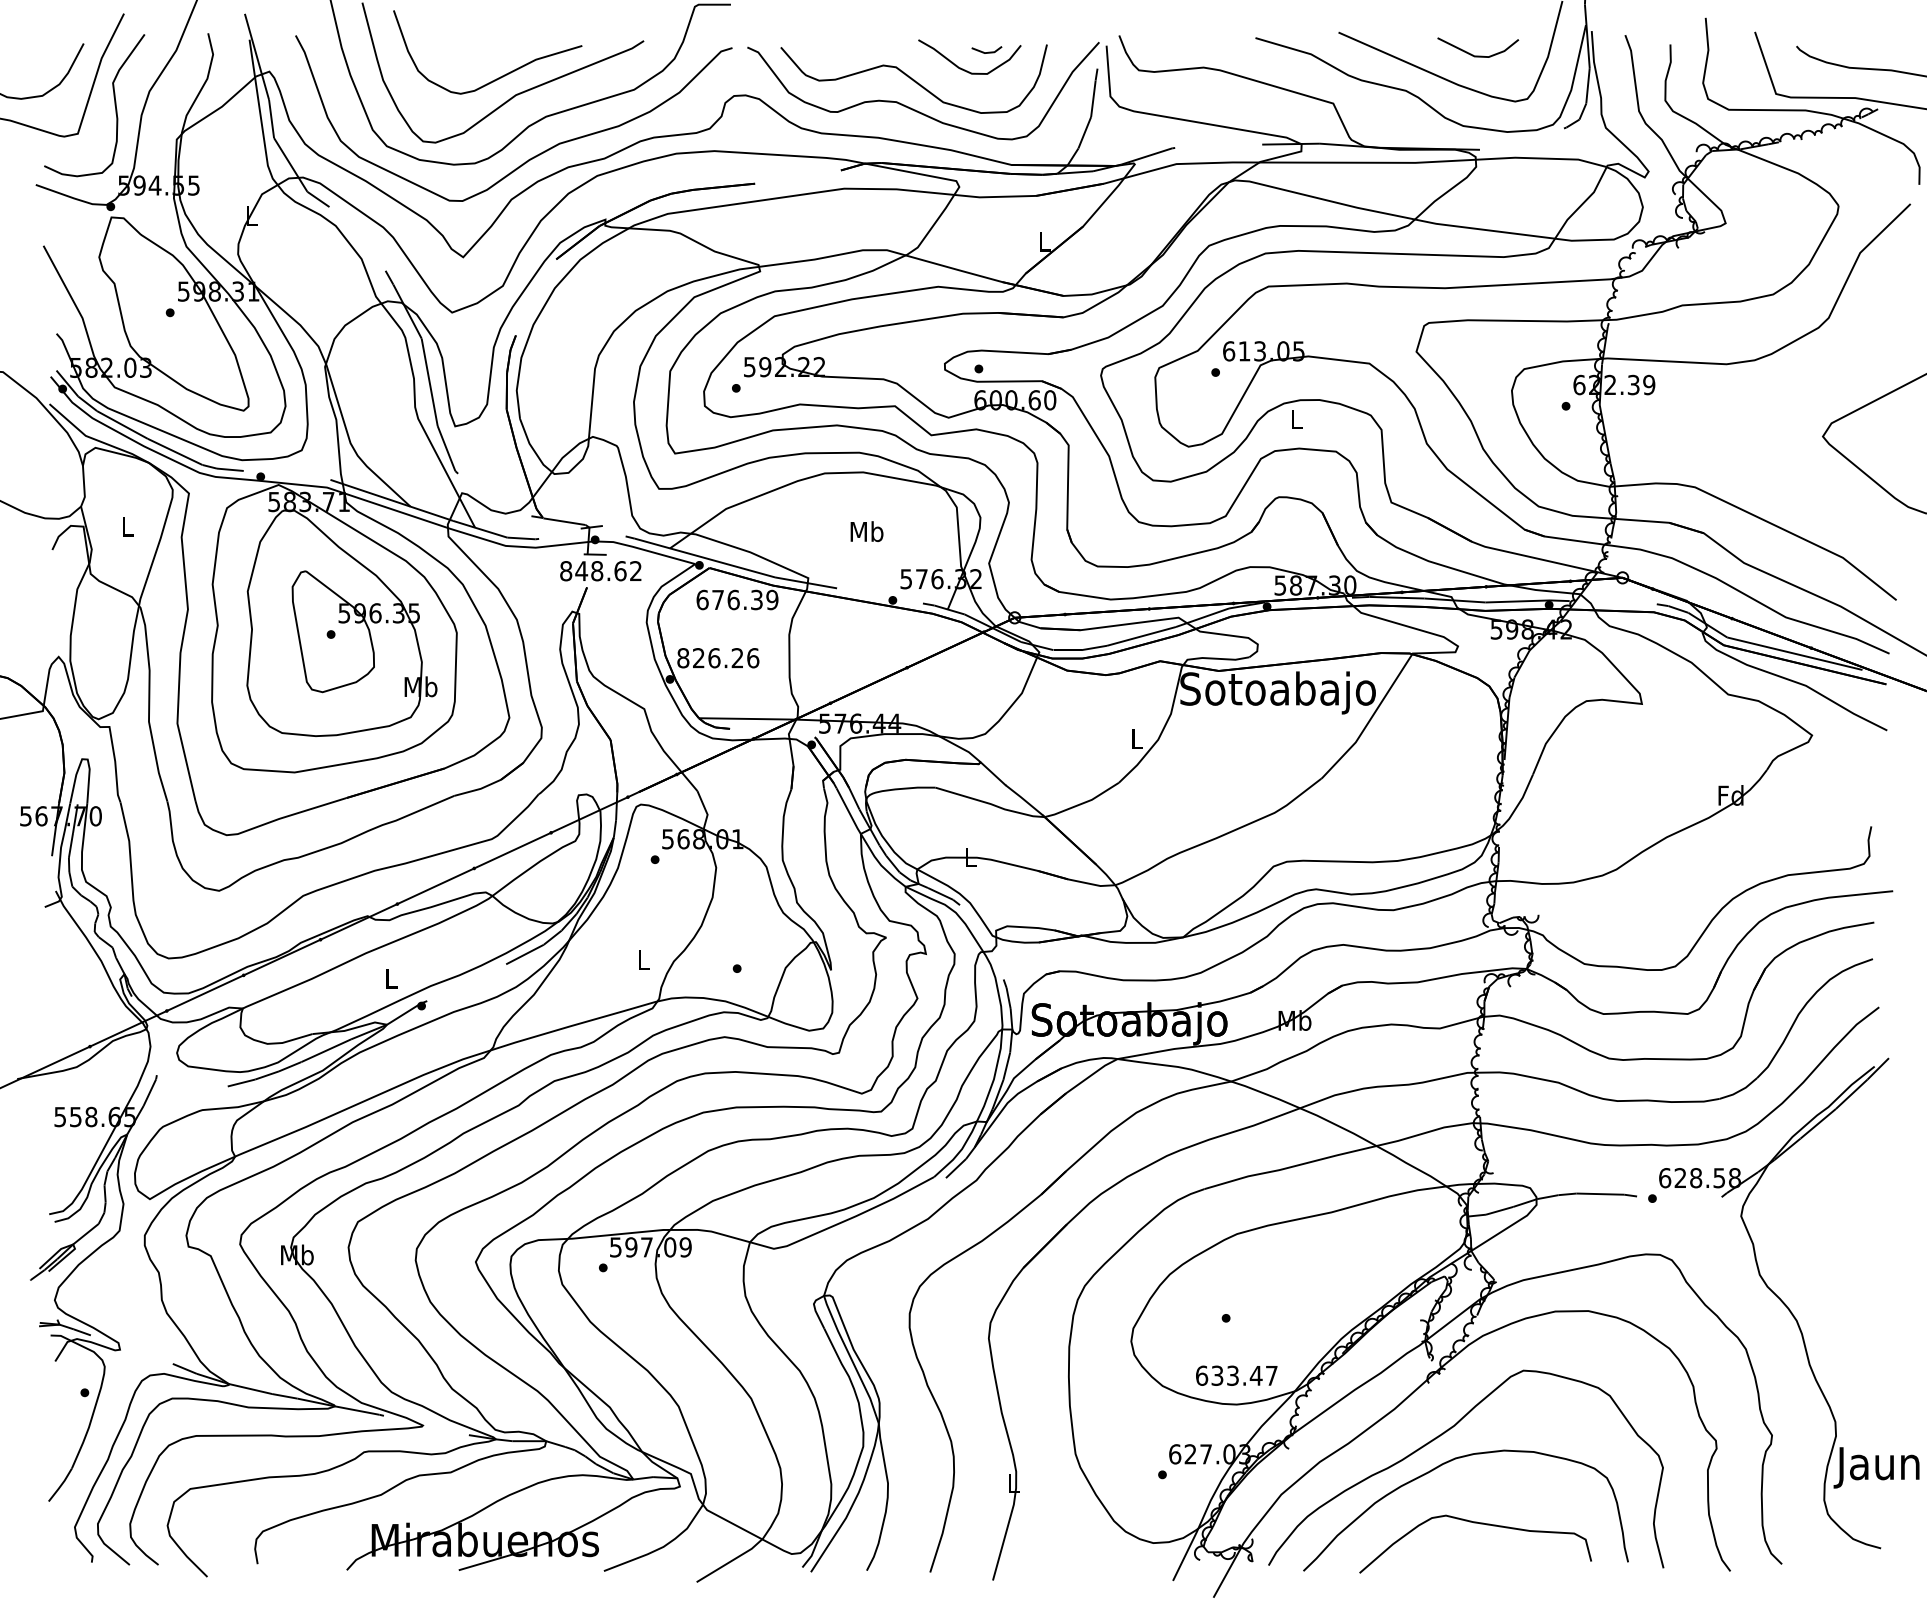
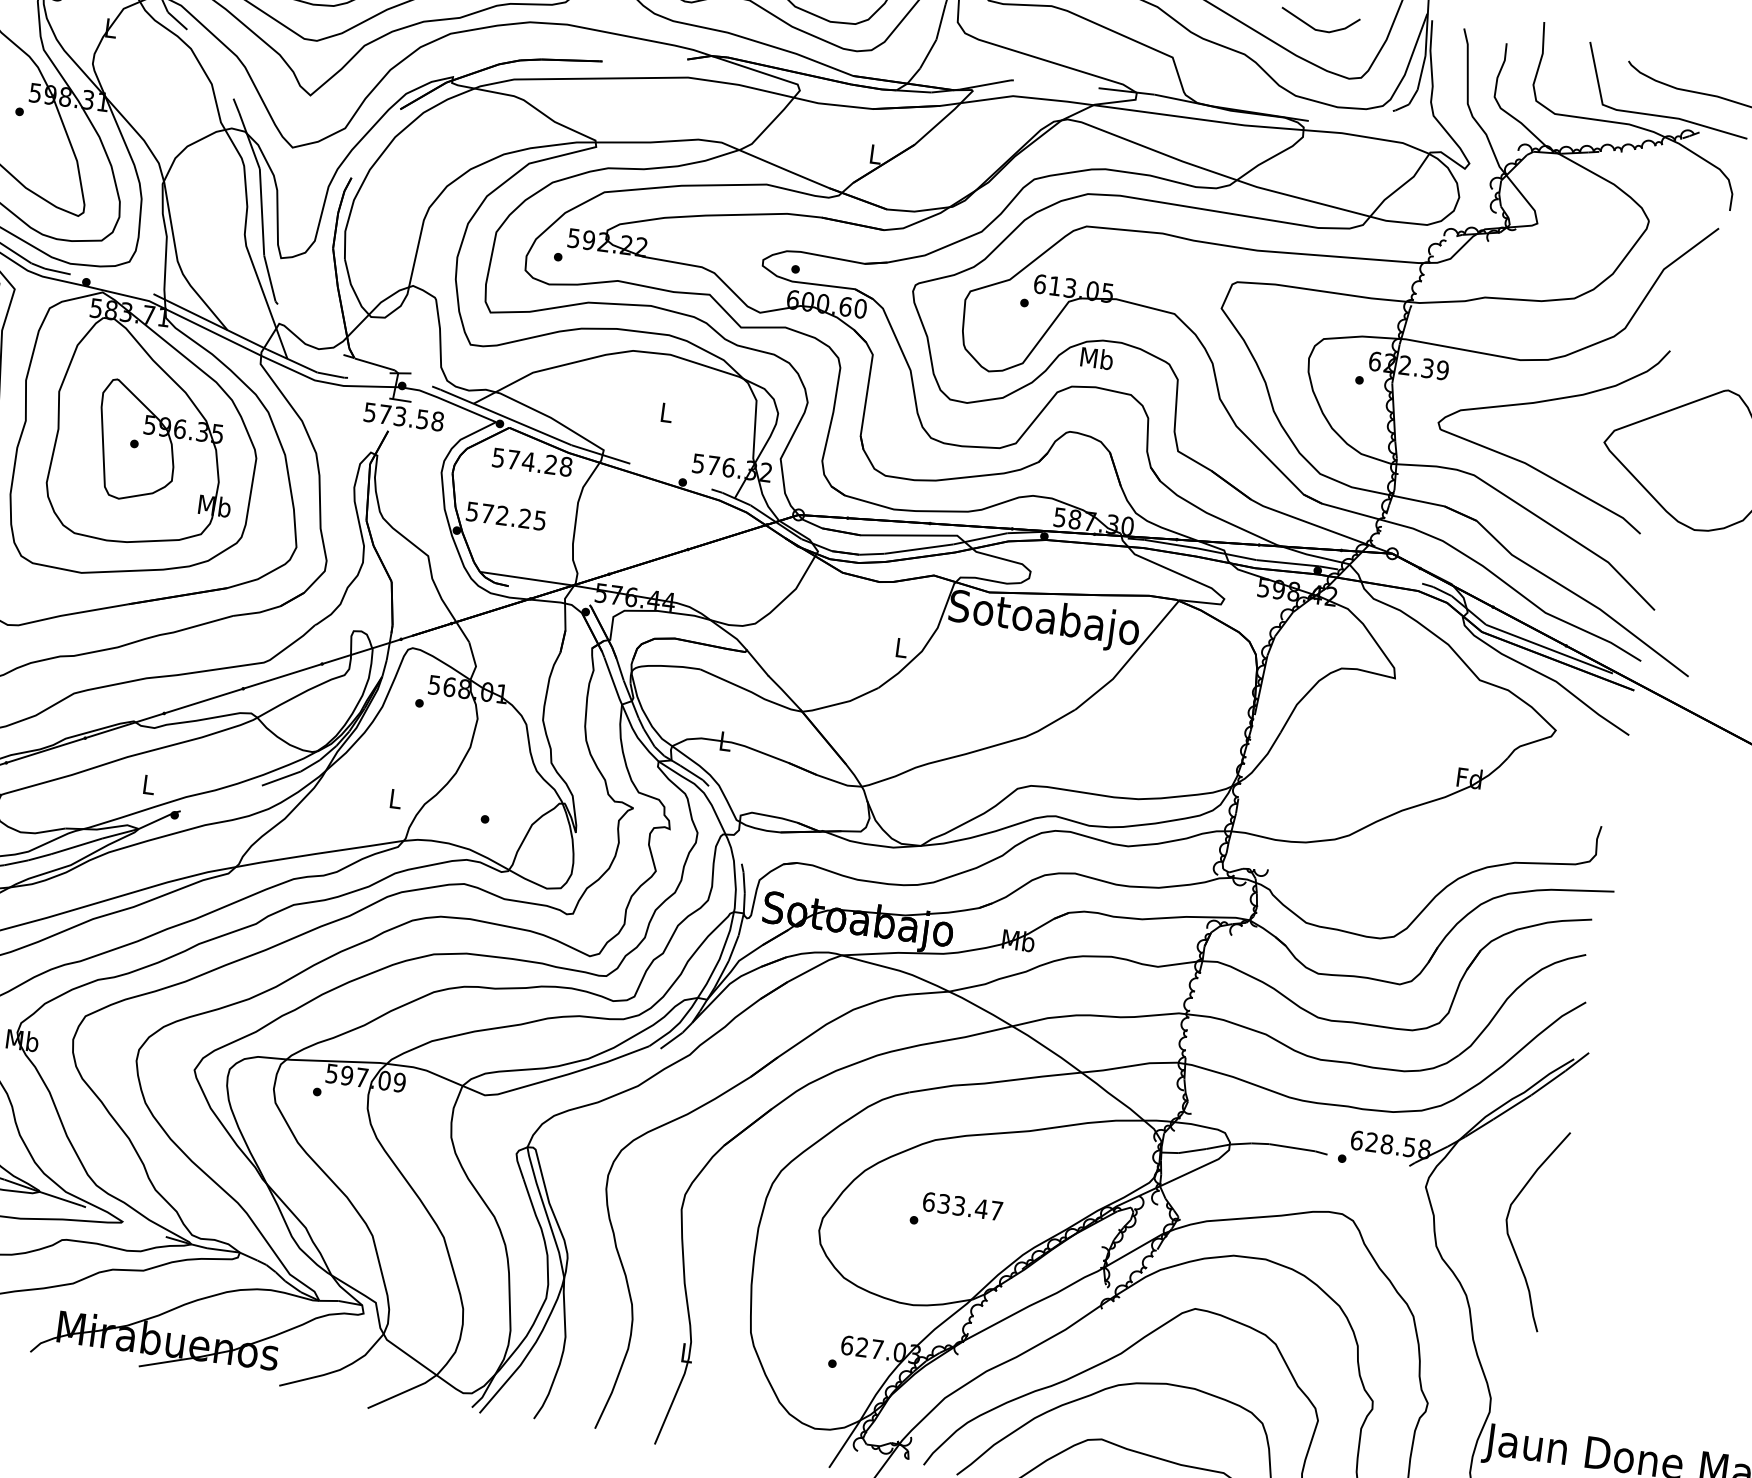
curve: (1757, 403) -> (1545, 402), added
text: (1296, 418) -> (1096, 357), L -> Mb
text: (866, 531) -> (666, 412), Mb -> L
text: (601, 571) -> (404, 417), 848.62 -> 573.58
text: (737, 599) -> (532, 461), 676.39 -> 574.28
text: (718, 658) -> (506, 516), 826.26 -> 572.25
curve: (1833, 1255) -> (1510, 1236), added
text: (1236, 1375) -> (962, 1206), moved

